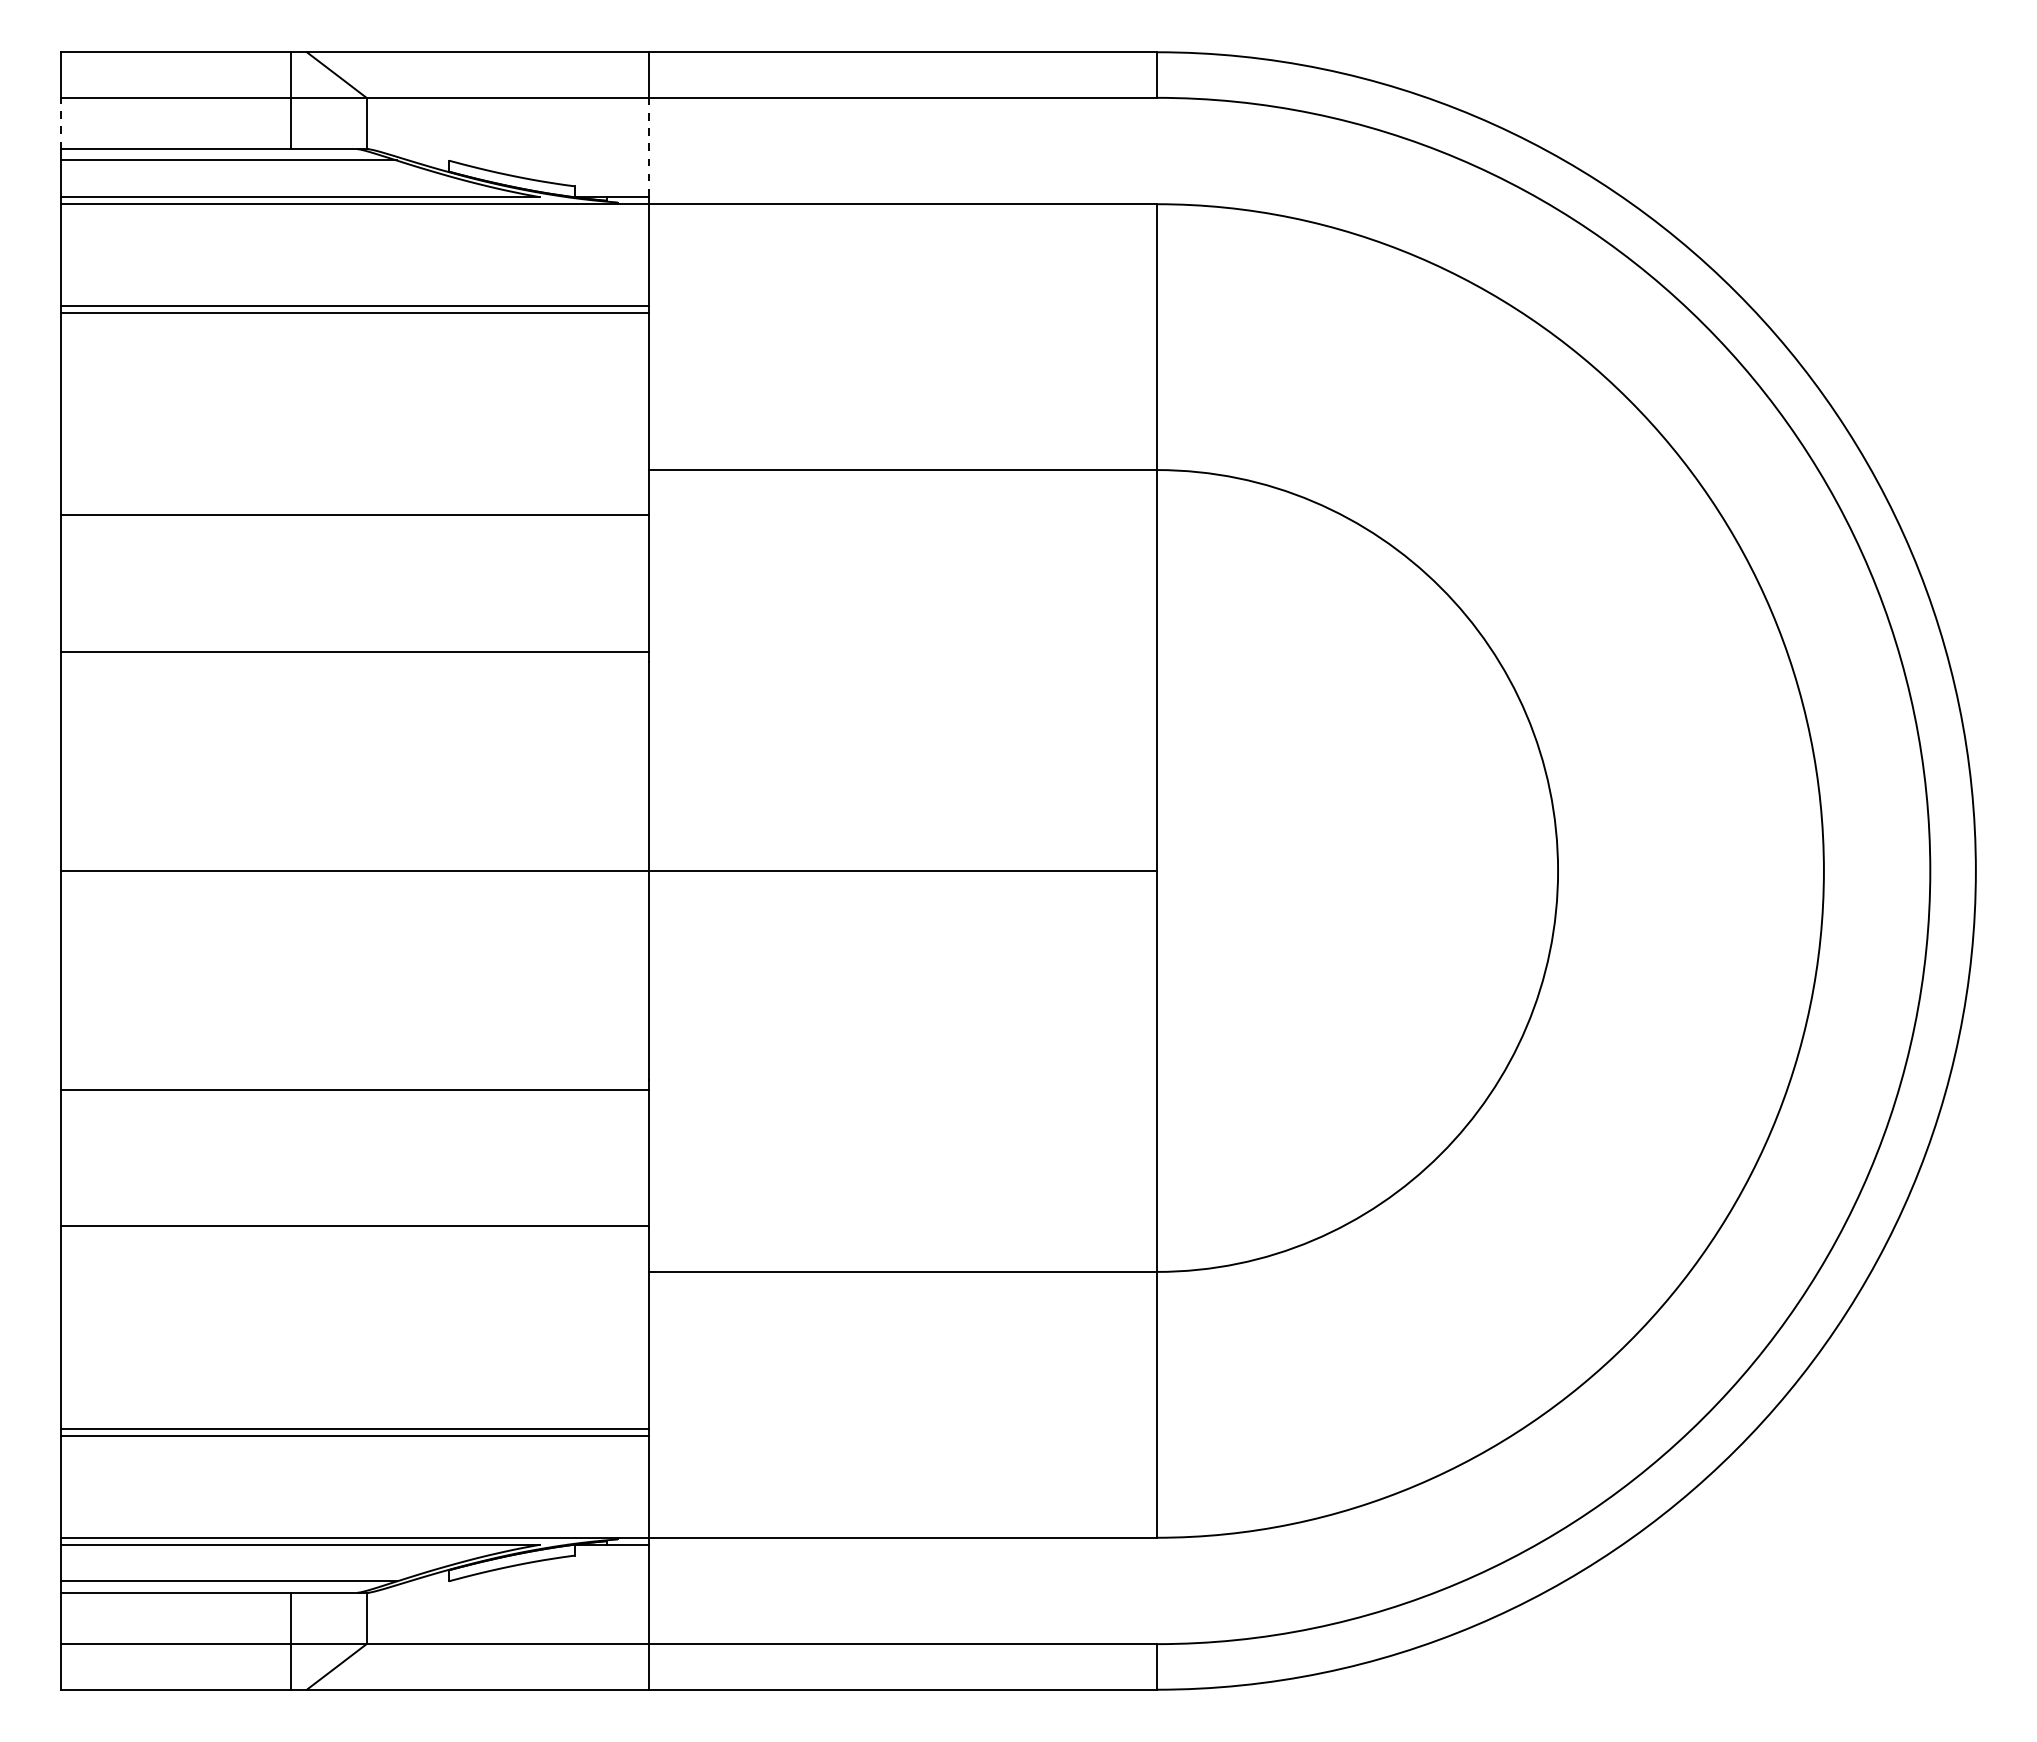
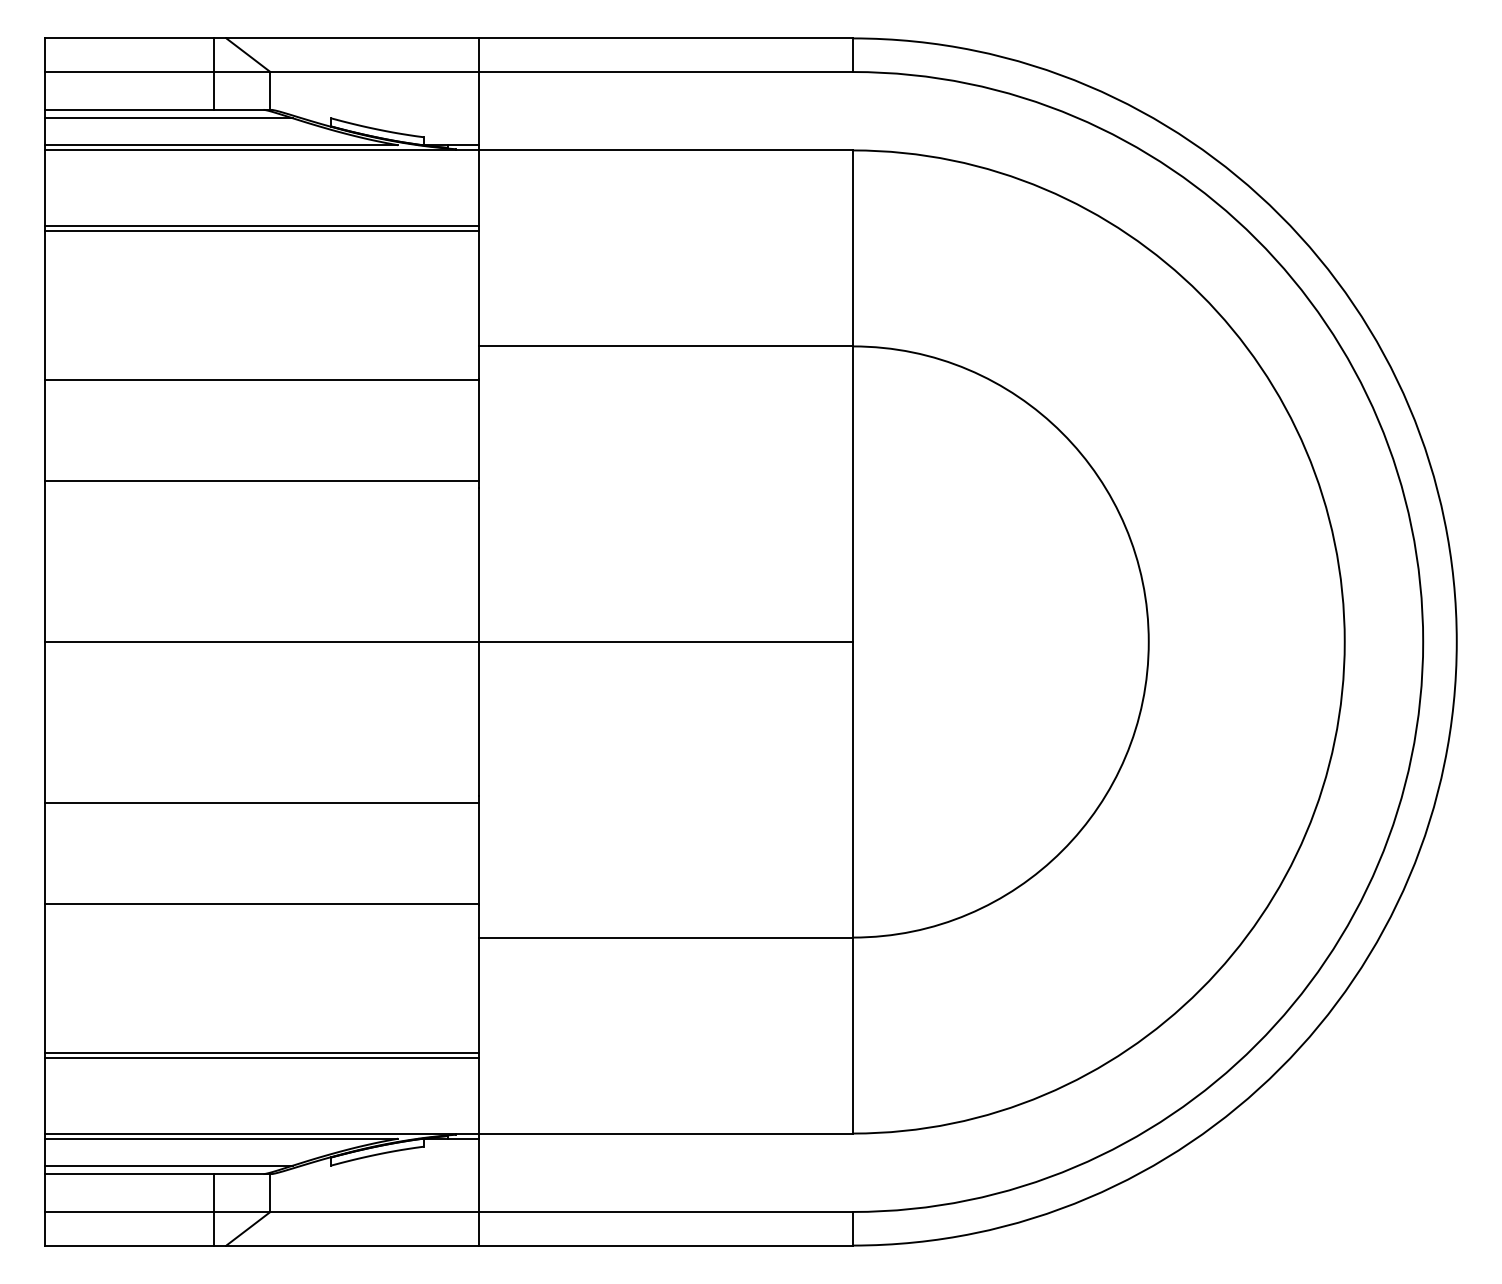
line: (61, 123) -> (45, 90), dashed -> solid
line: (649, 147) -> (478, 108), dashed -> solid

